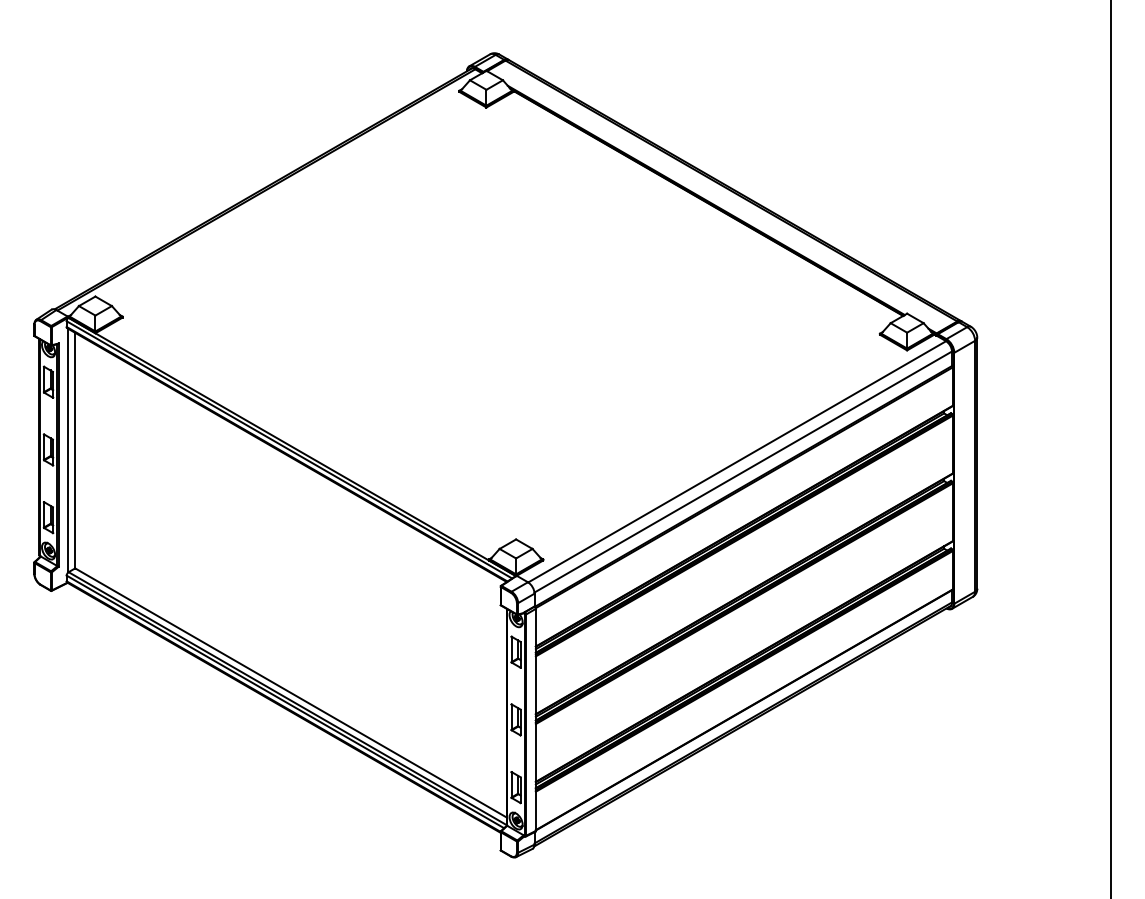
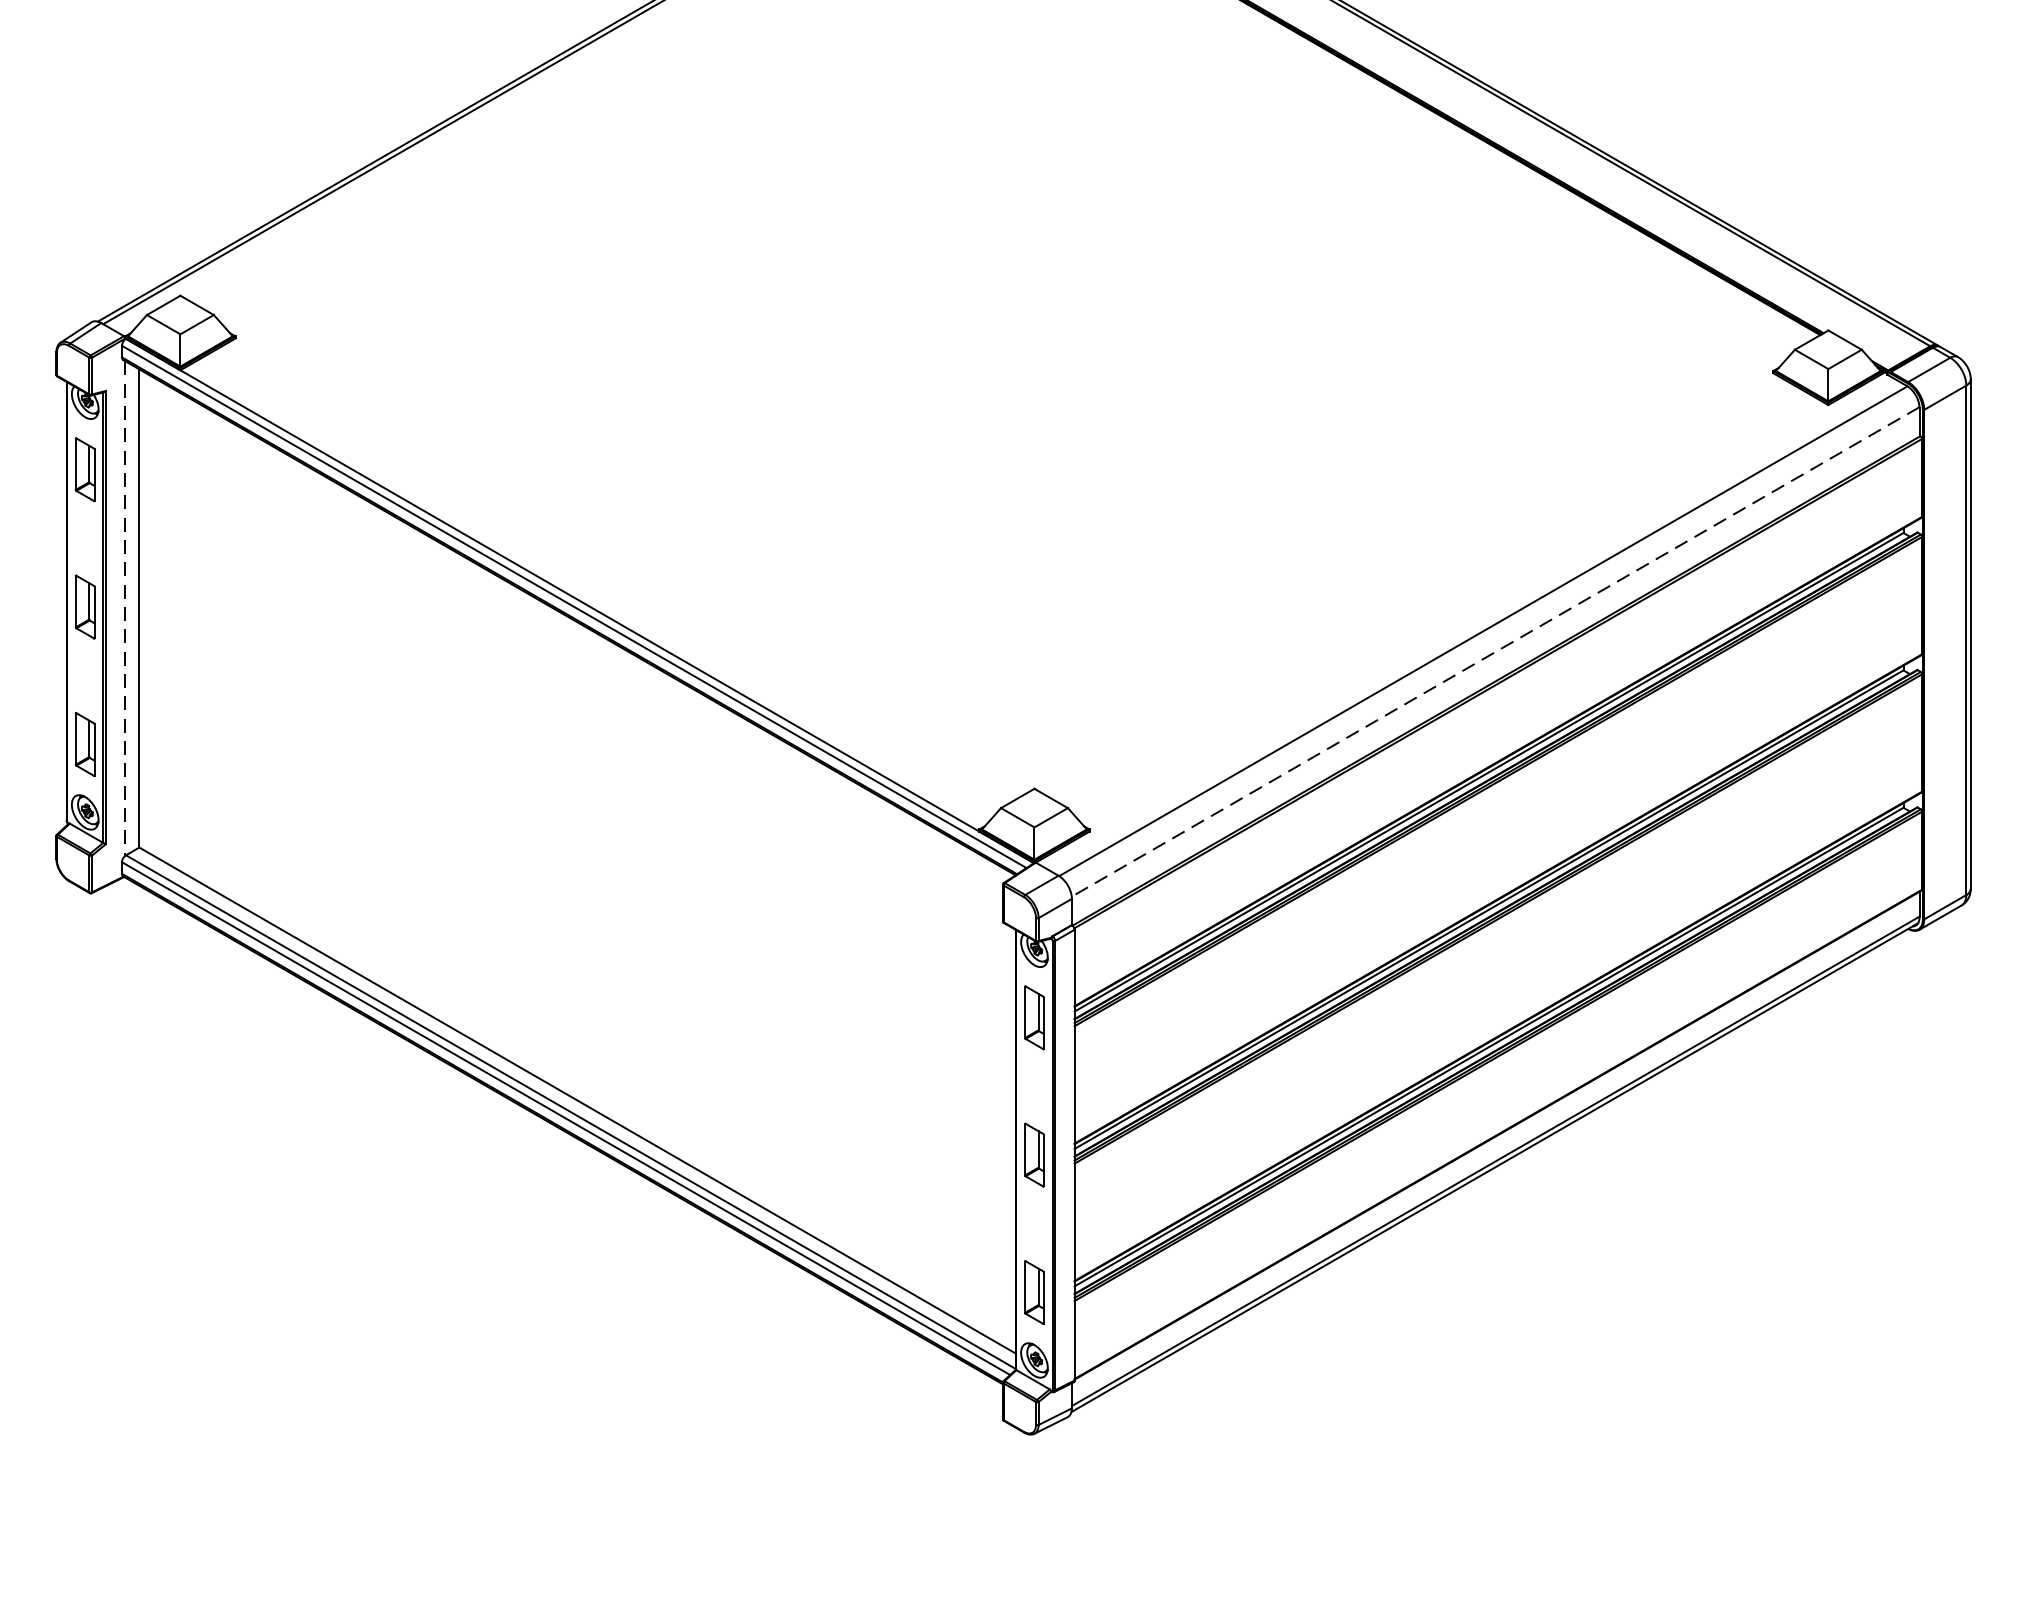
line: (68, 450) -> (125, 608), solid -> dashed
line: (742, 472) -> (1494, 652), solid -> dashed

